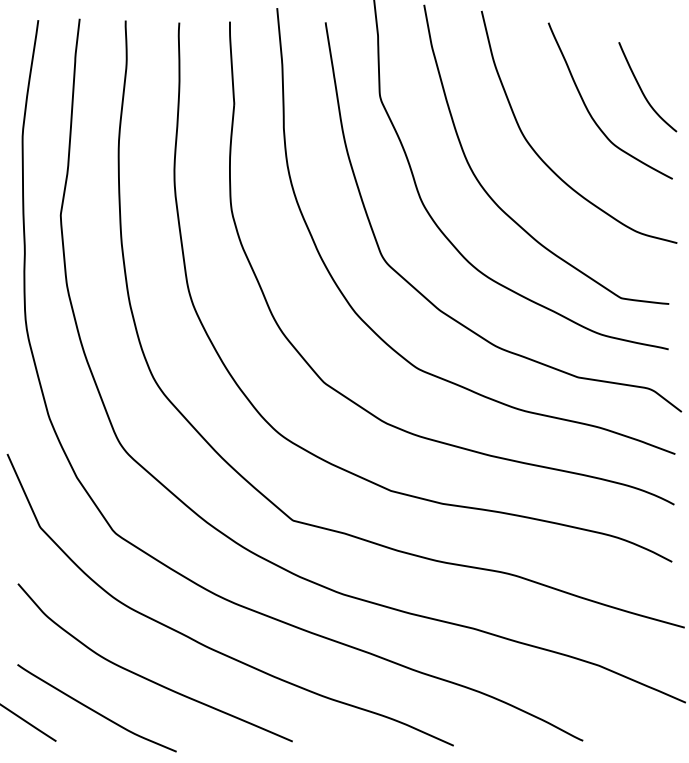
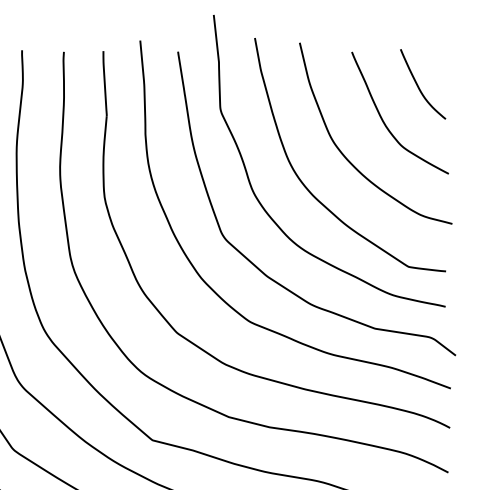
curve: (642, 90) -> (419, 86), moved

